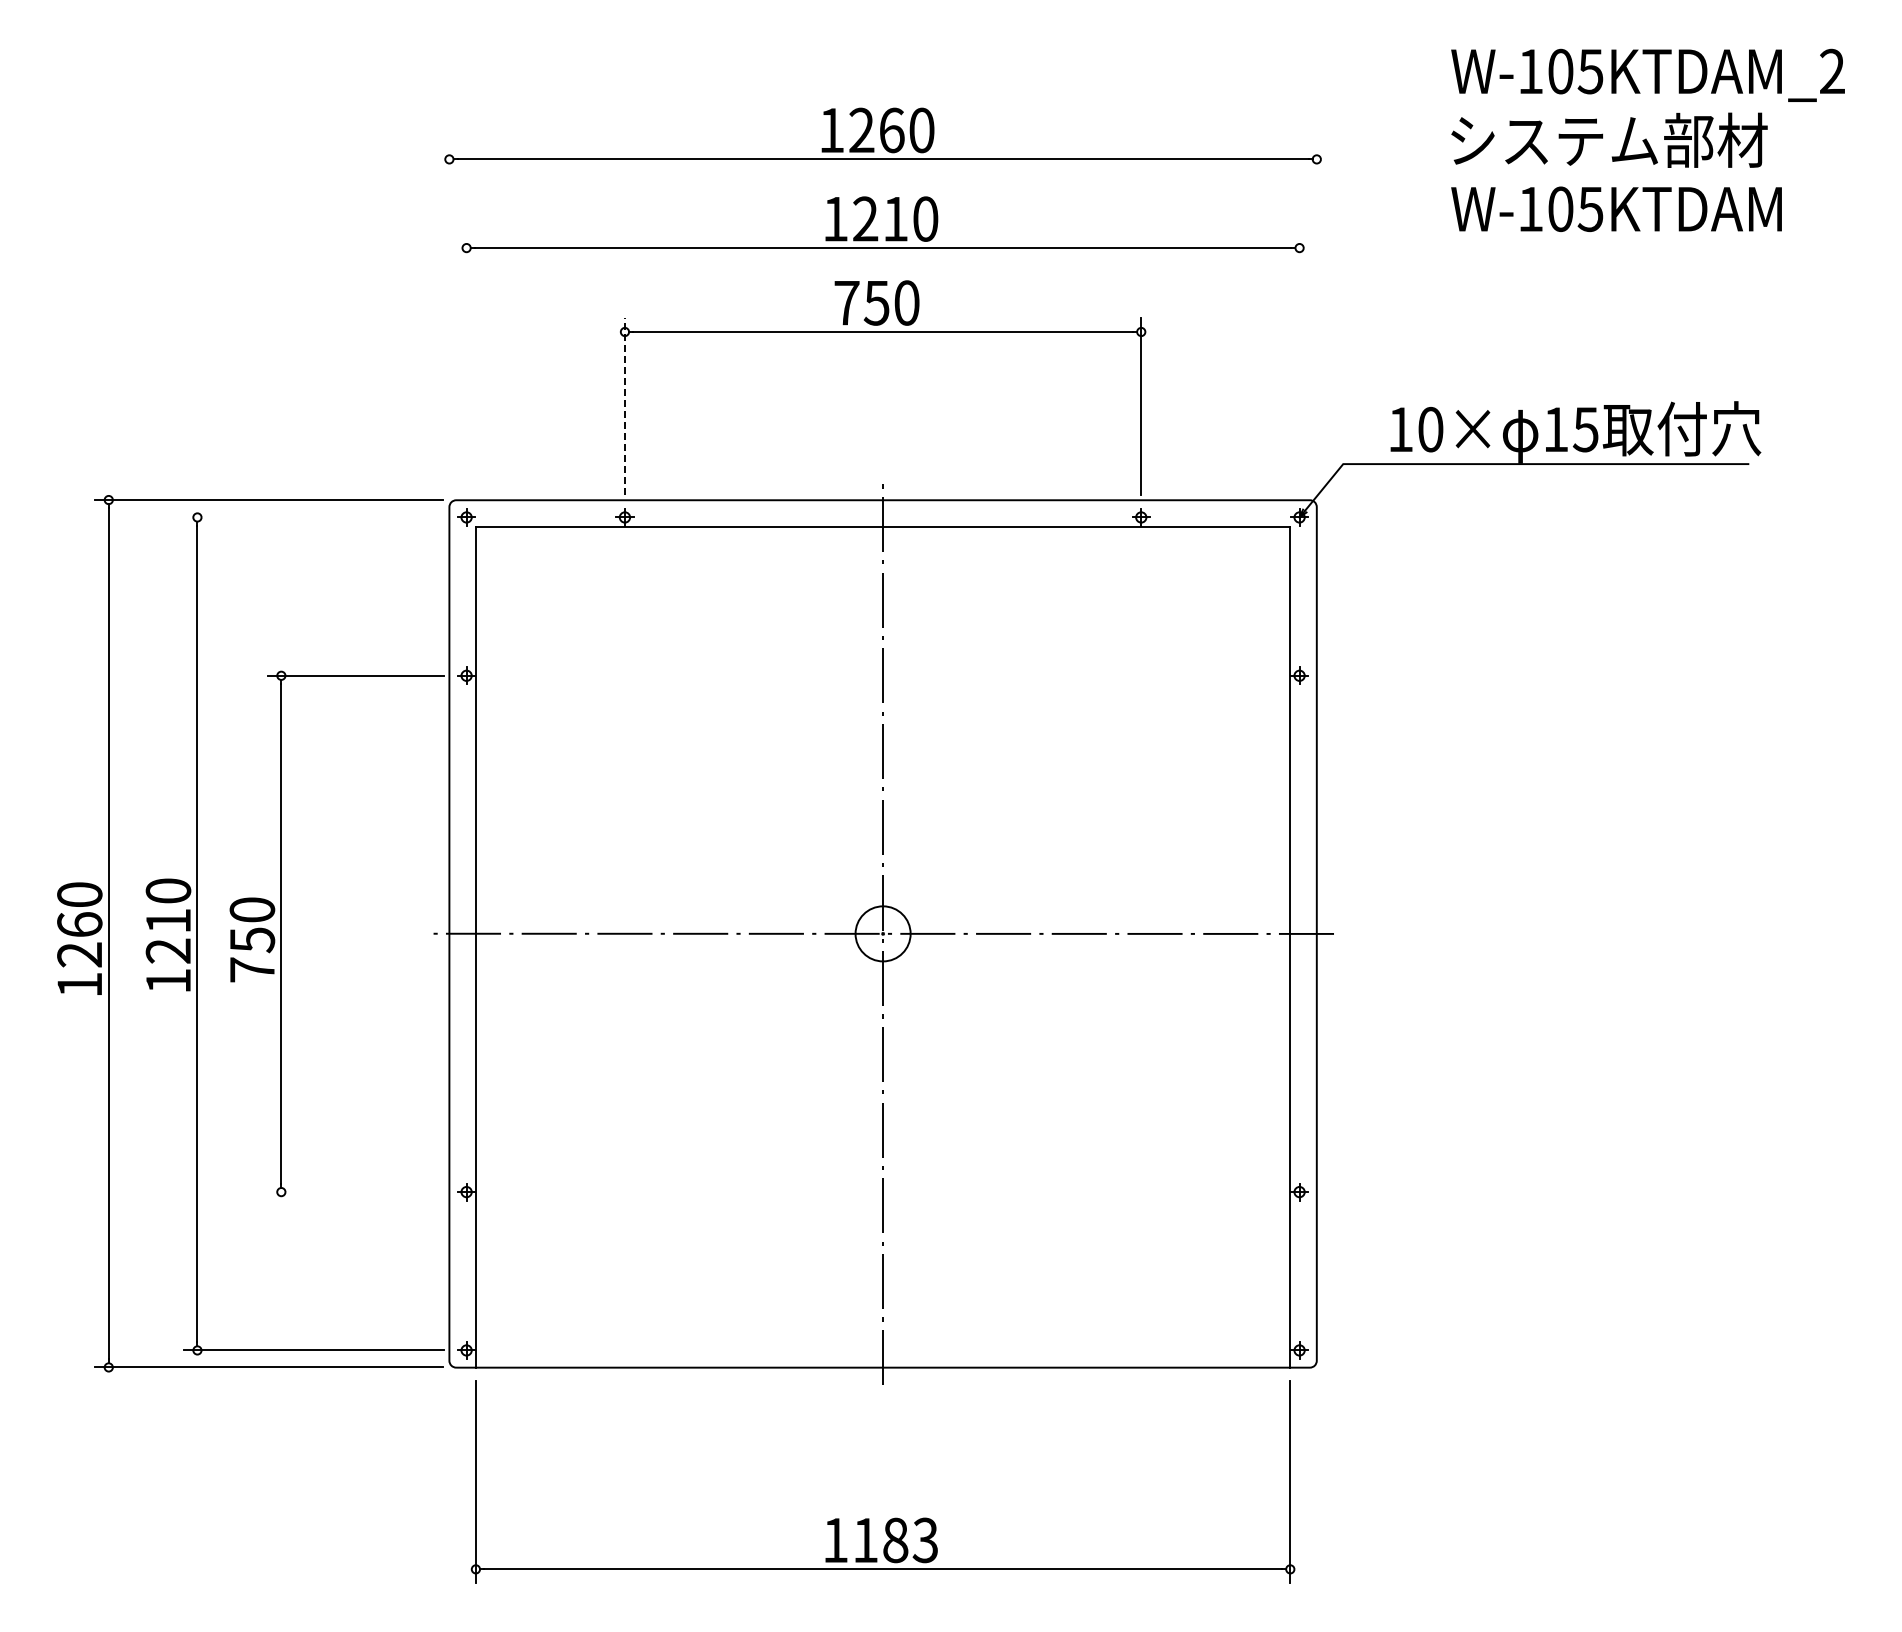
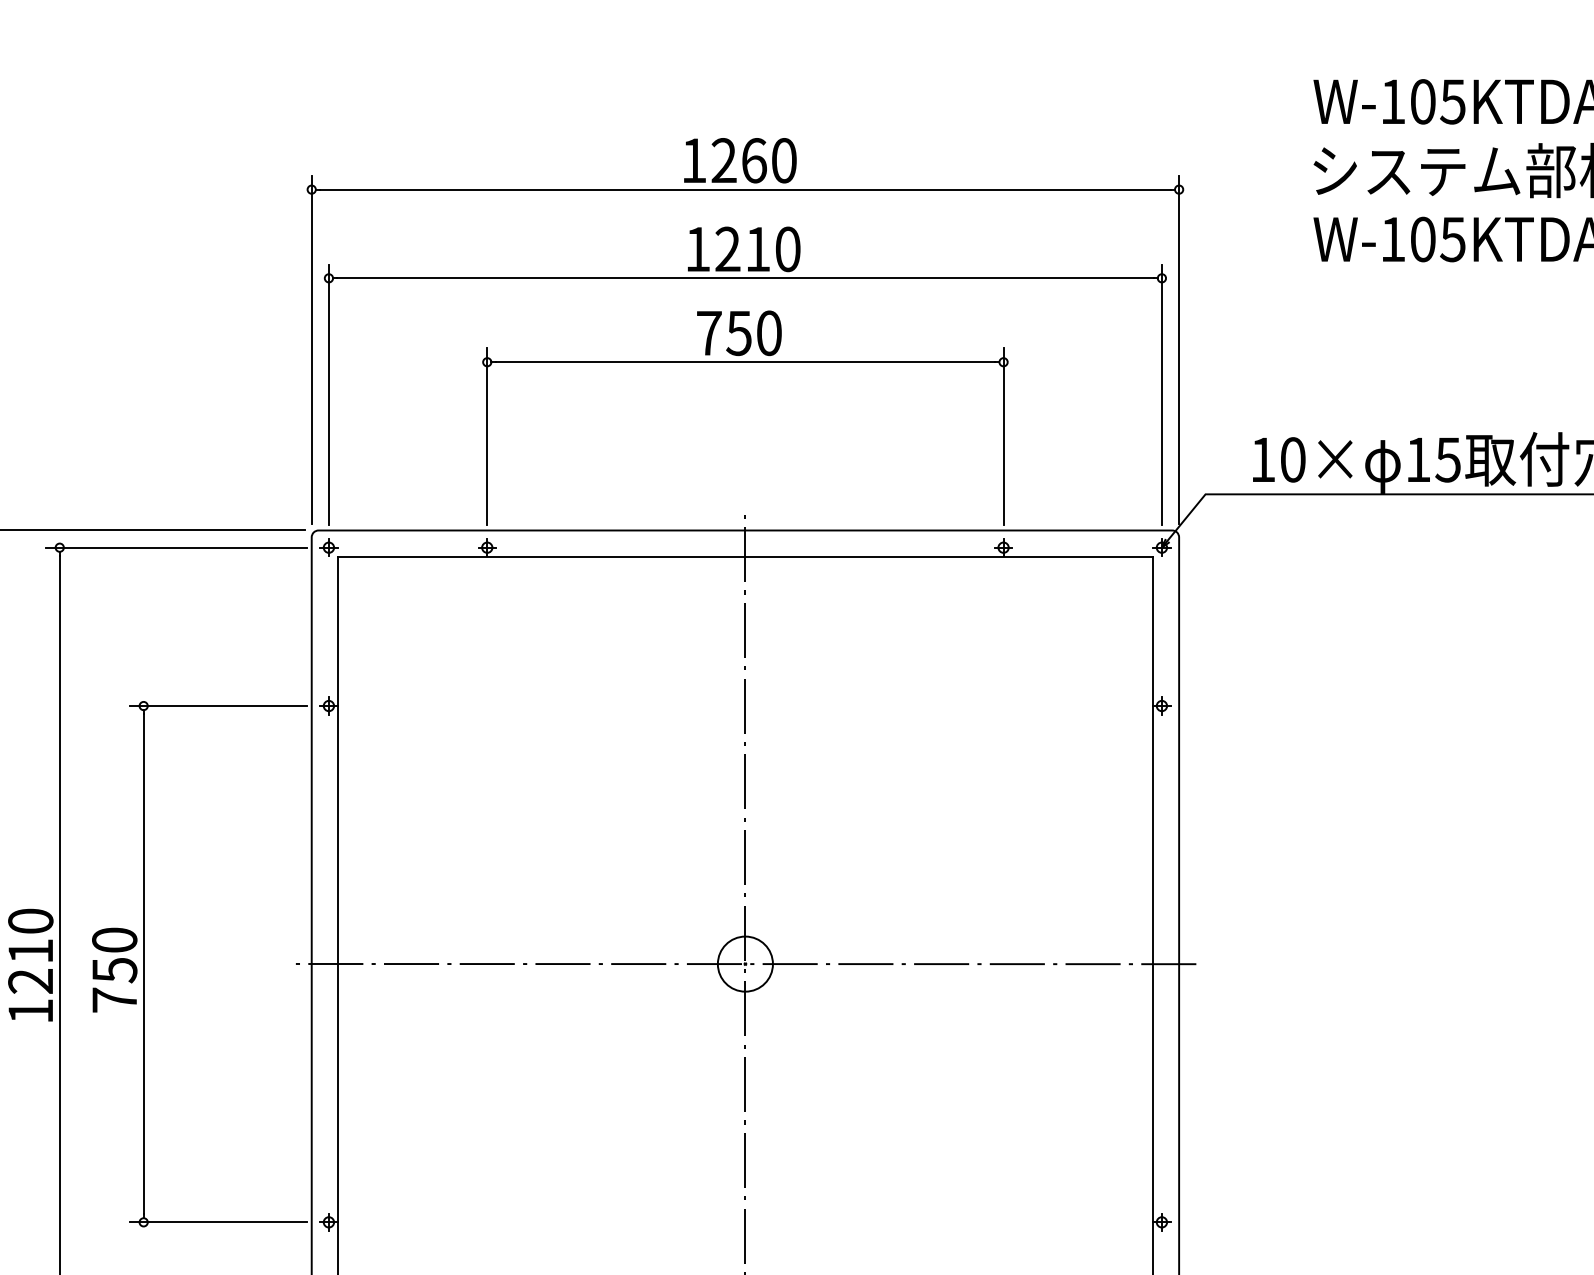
line: (449, 319) -> (311, 349), added
line: (1316, 319) -> (1178, 349), added
line: (466, 364) -> (328, 394), added
line: (1299, 364) -> (1161, 394), added
line: (624, 406) -> (486, 436), dashed -> solid
line: (313, 517) -> (175, 547), added
line: (355, 1192) -> (217, 1222), added

